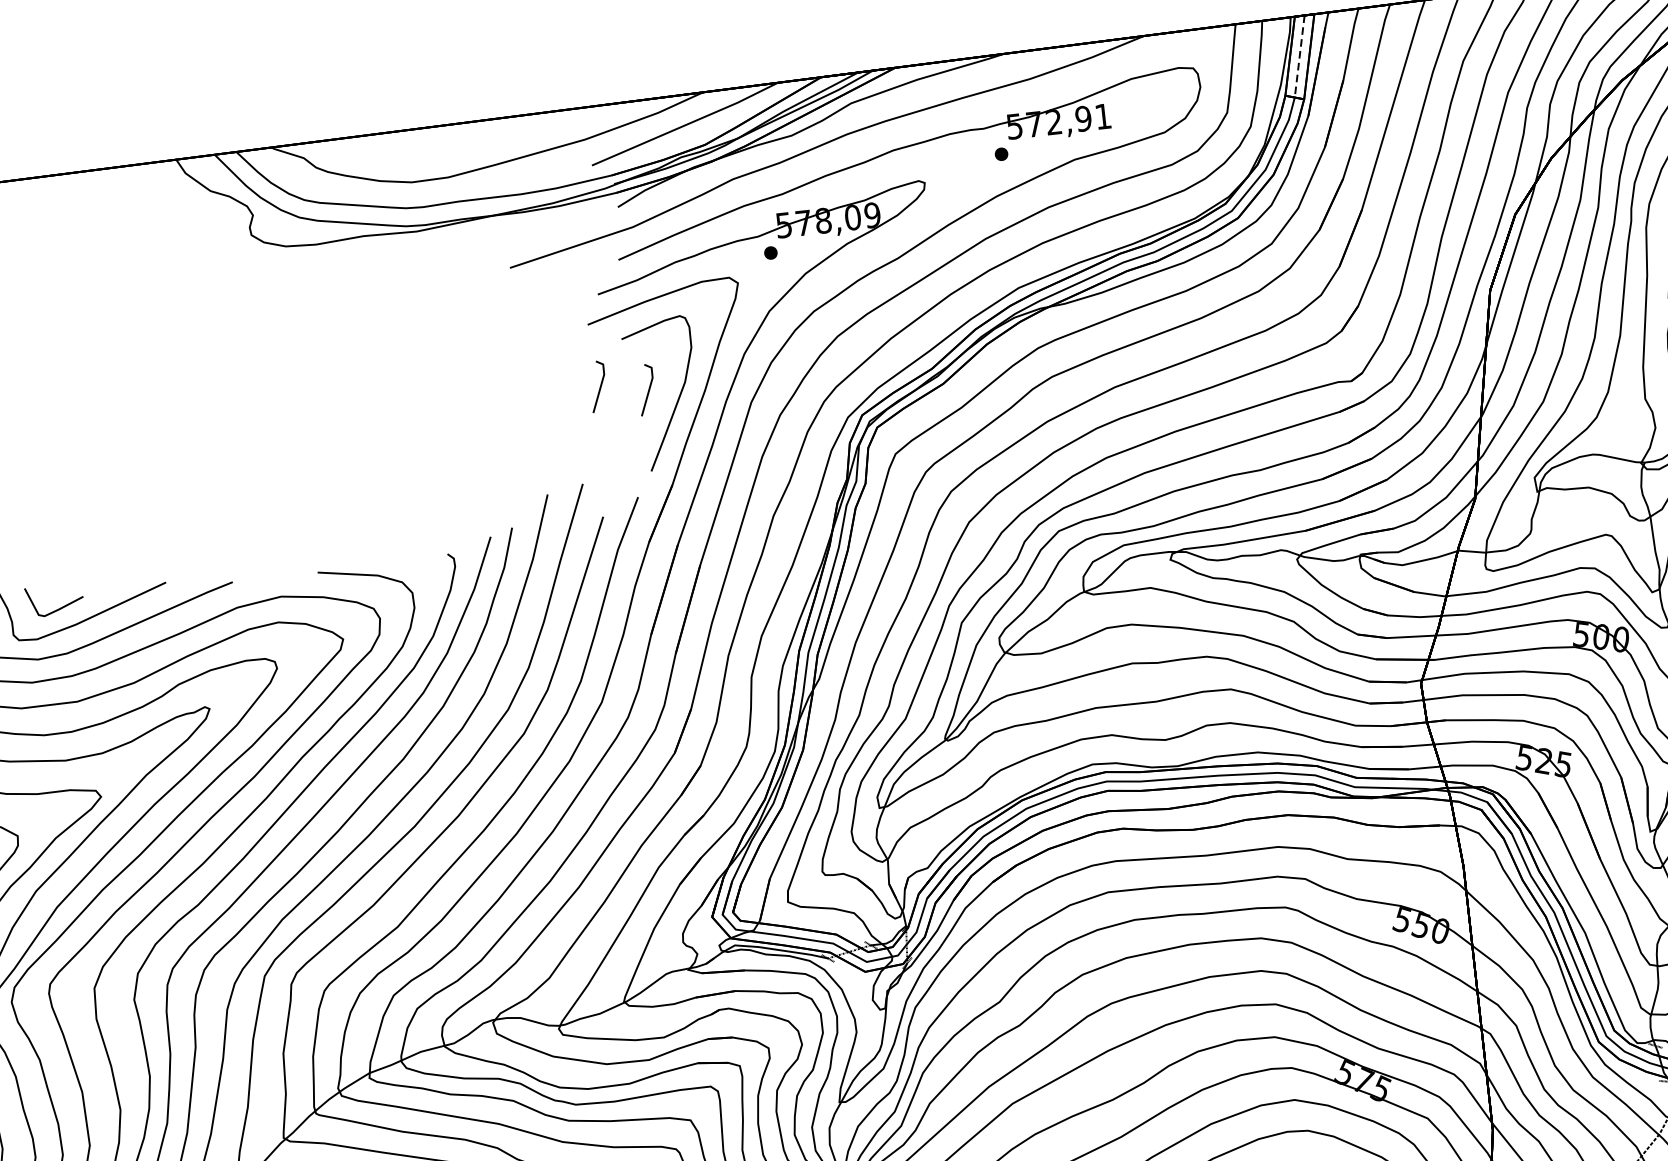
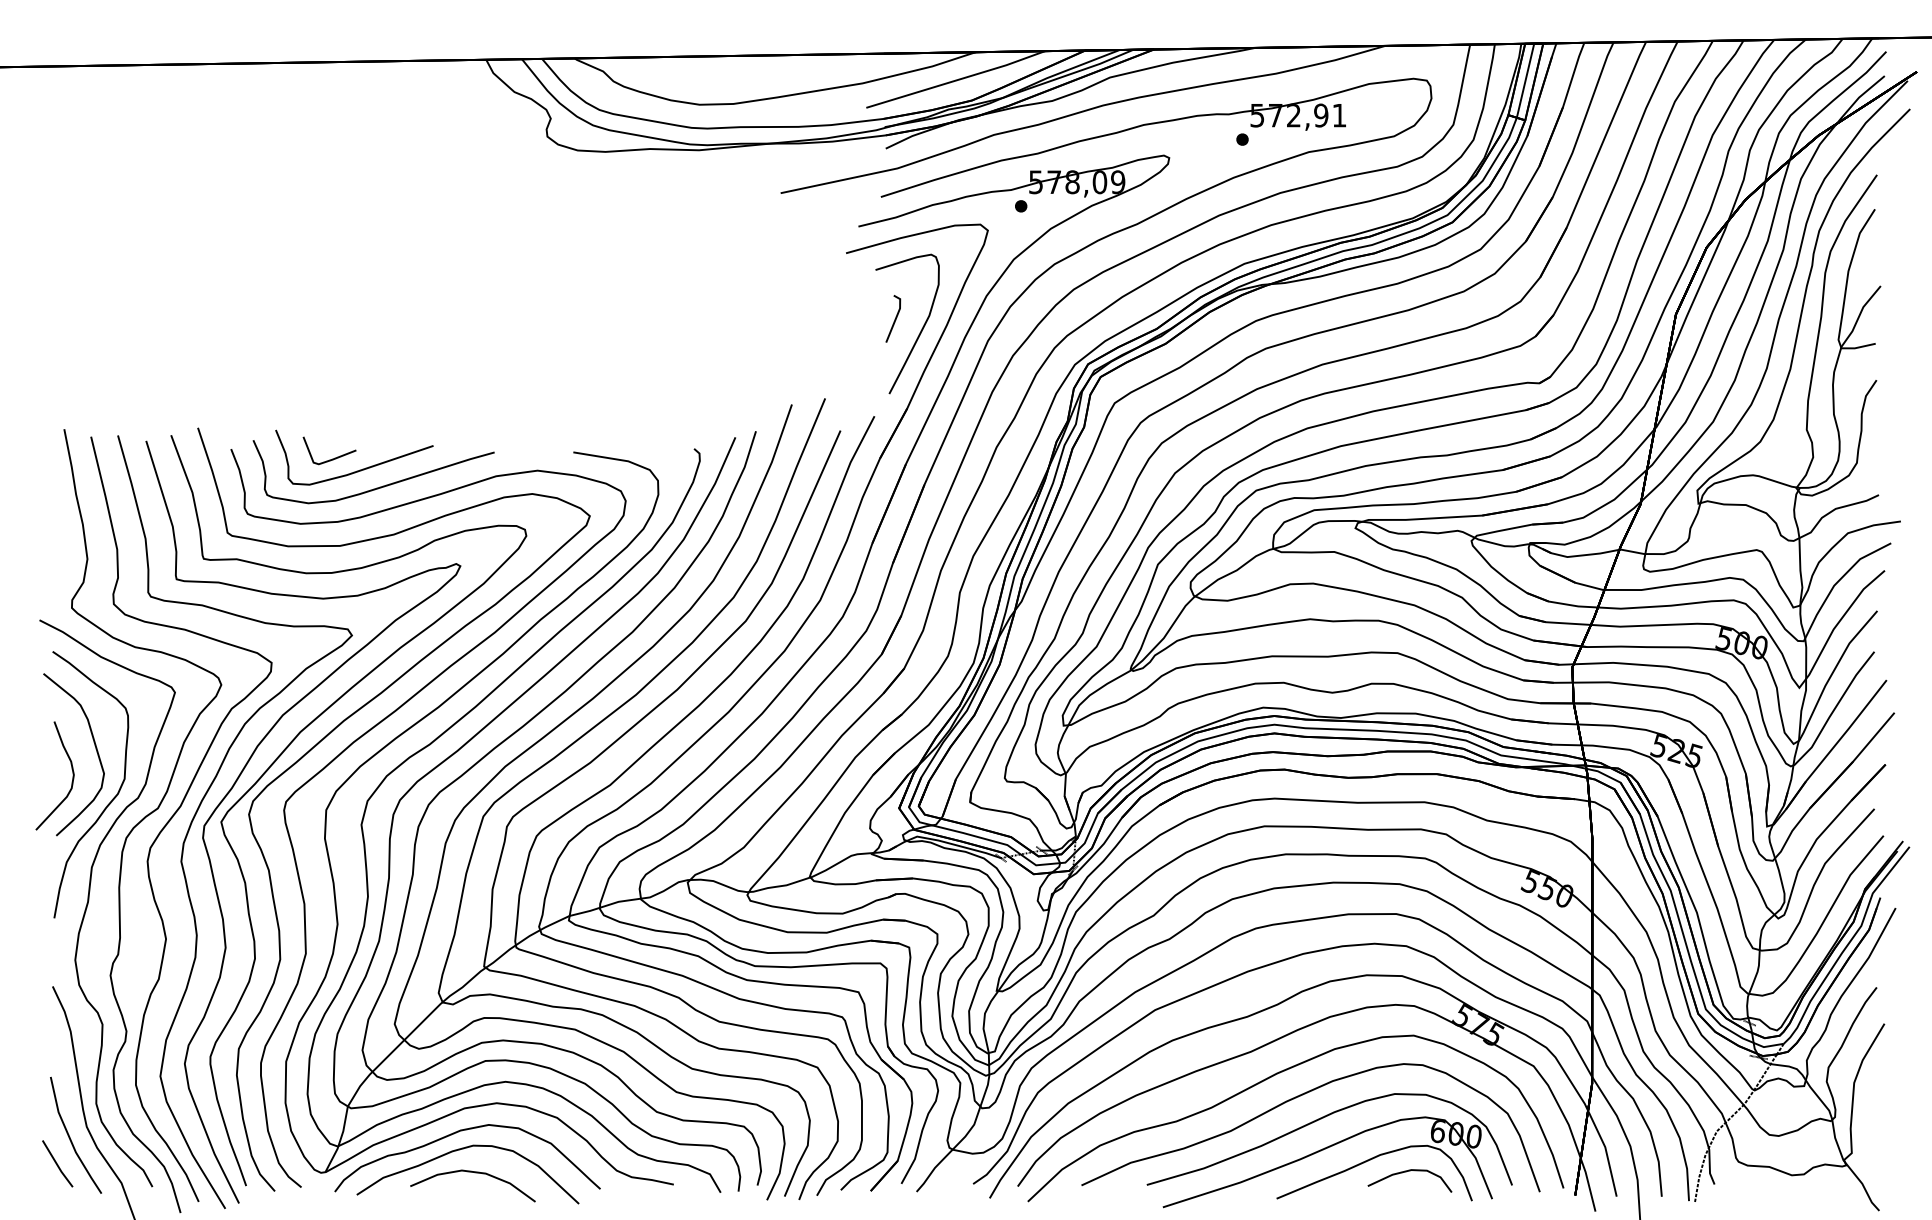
line: (1299, 57) -> (1525, 81), dashed -> solid
part: (598, 386) -> (849, 310), removed

